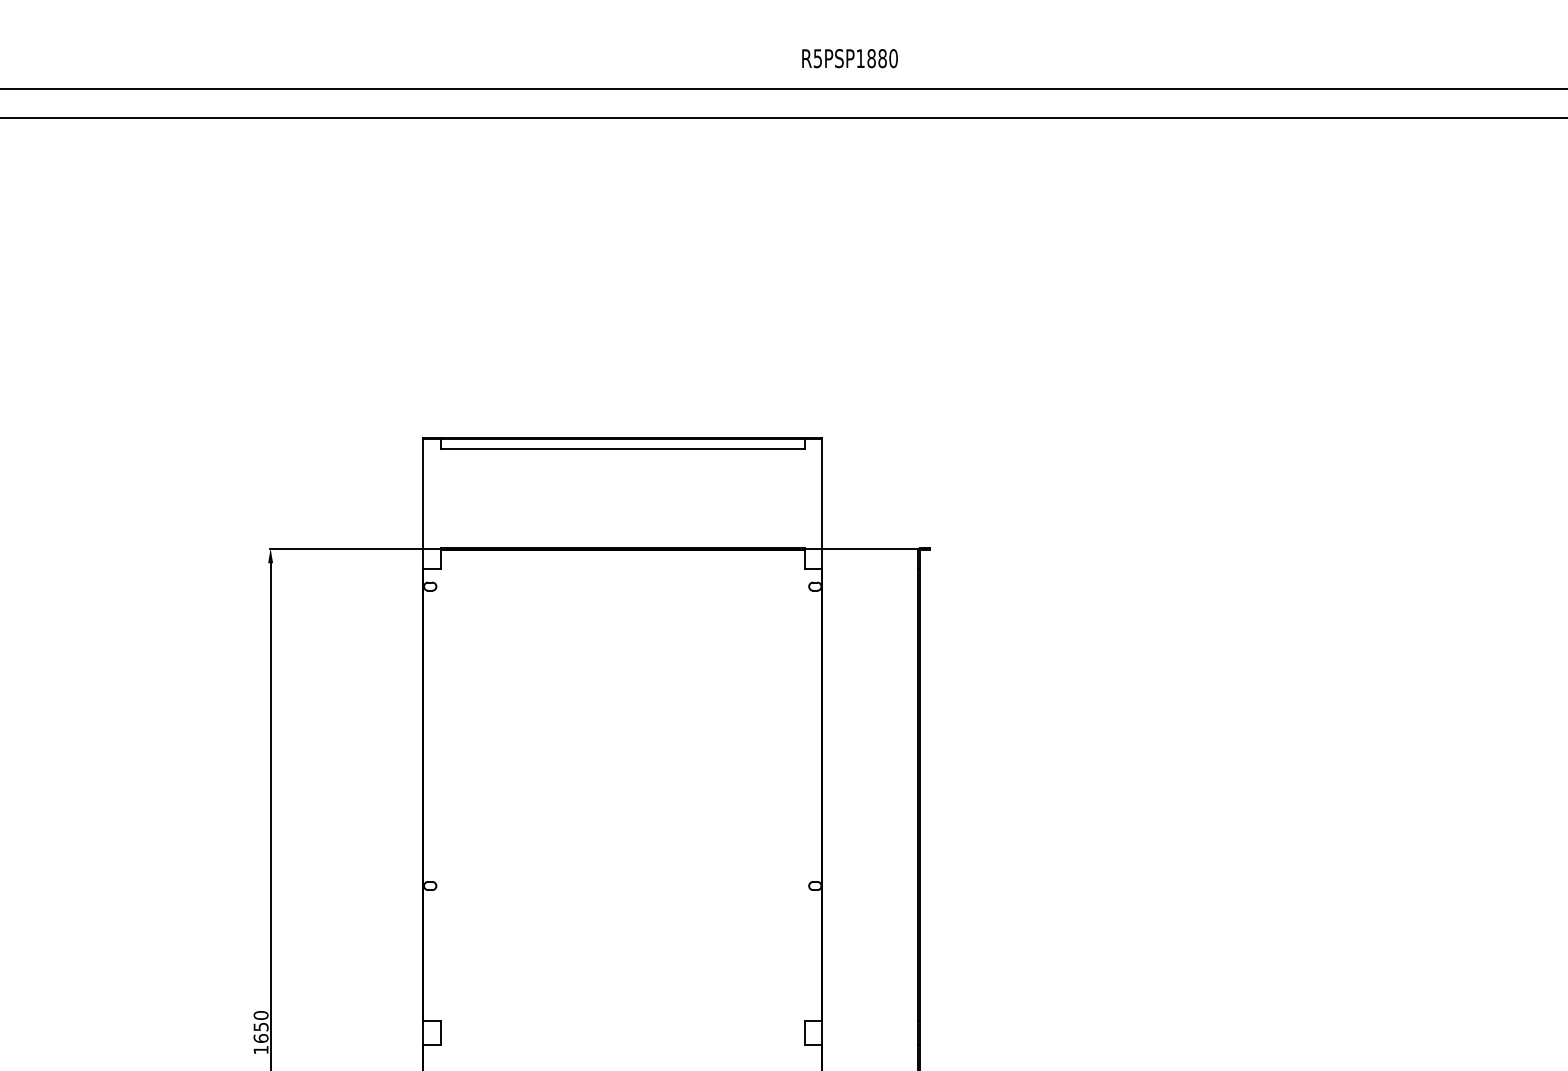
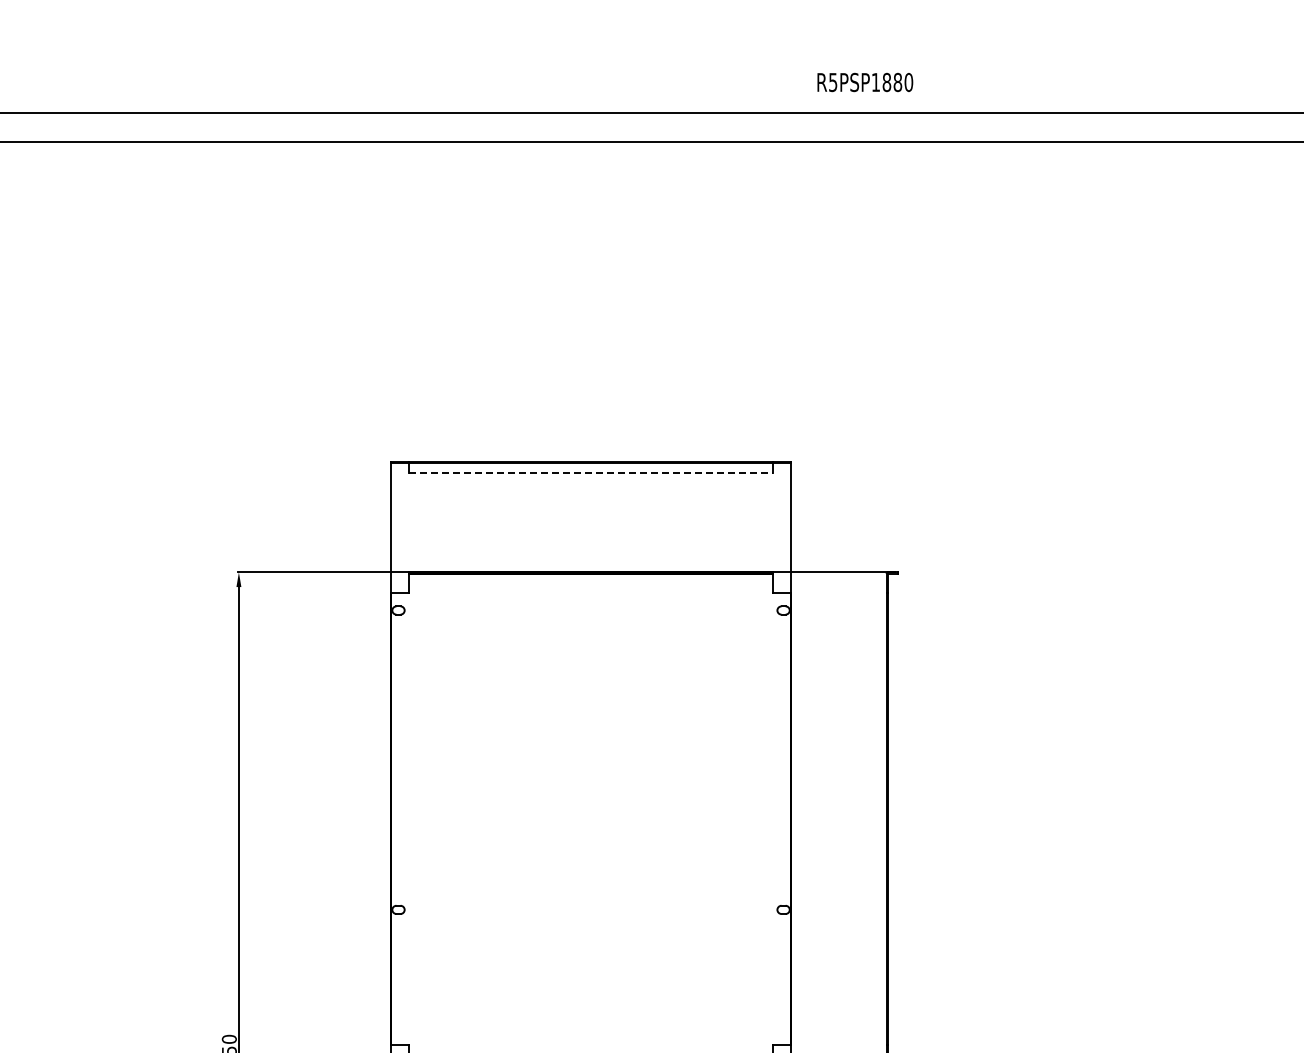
text: (849, 58) -> (864, 82), moved
line: (622, 449) -> (590, 473), solid -> dashed

